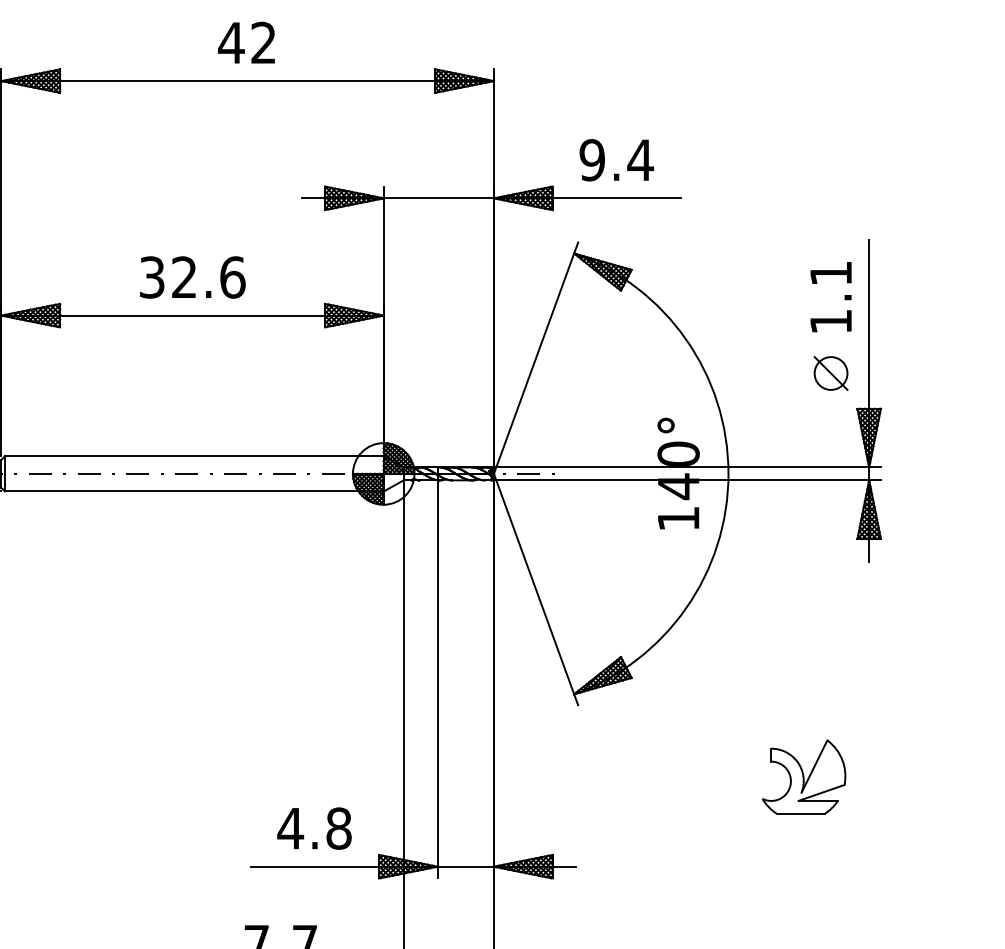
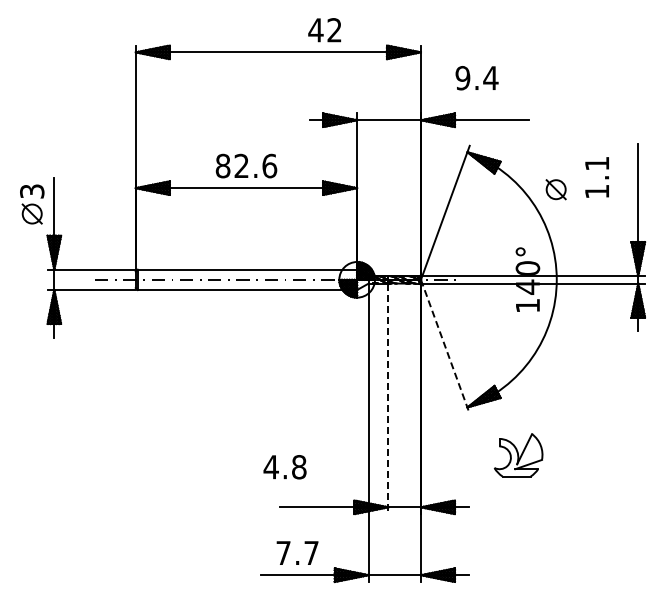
text: (246, 43) -> (324, 30), moved
text: (615, 160) -> (476, 78), moved
text: (151, 276) -> (222, 165), 32.6 -> 82.6
text: (829, 297) -> (596, 177), moved
part: (829, 373) -> (555, 189), moved
line: (536, 590) -> (445, 347), solid -> dashed
line: (437, 680) -> (388, 399), solid -> dashed
part: (803, 777) -> (518, 455), moved
text: (313, 829) -> (284, 467), moved

